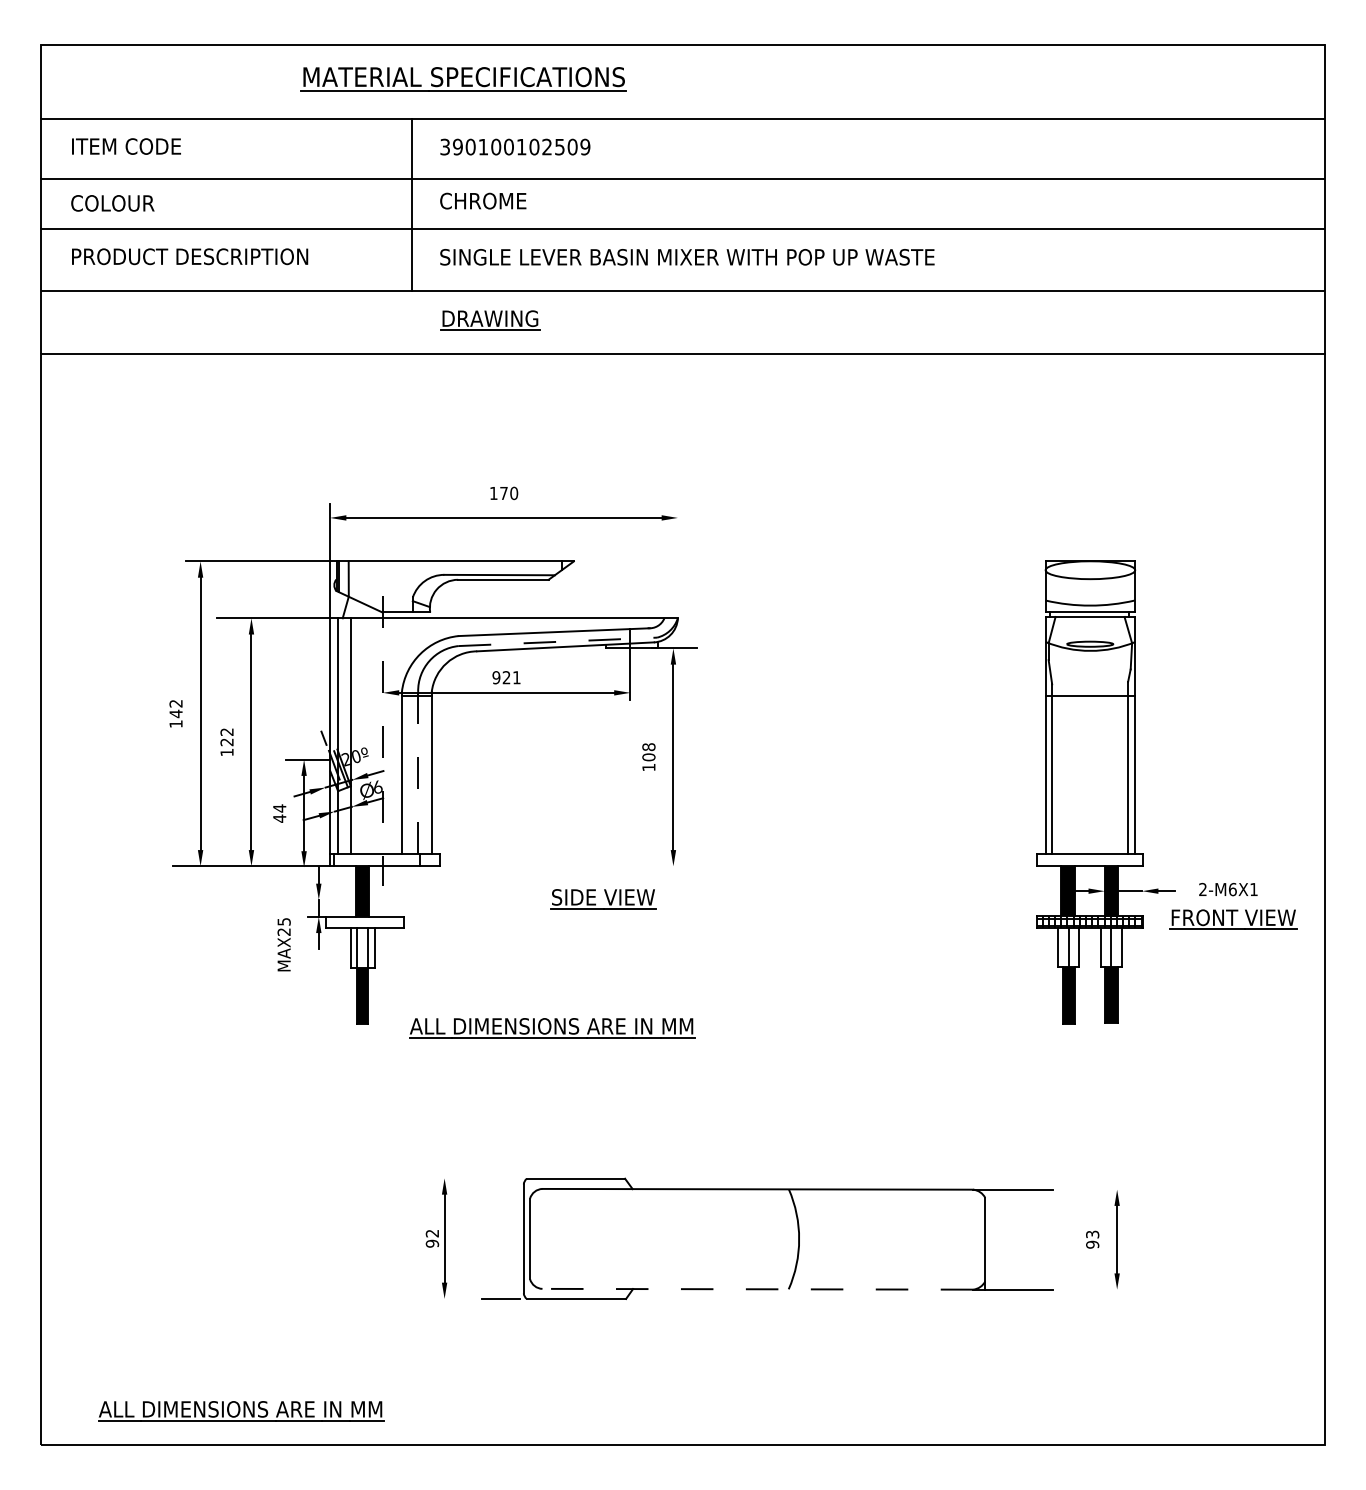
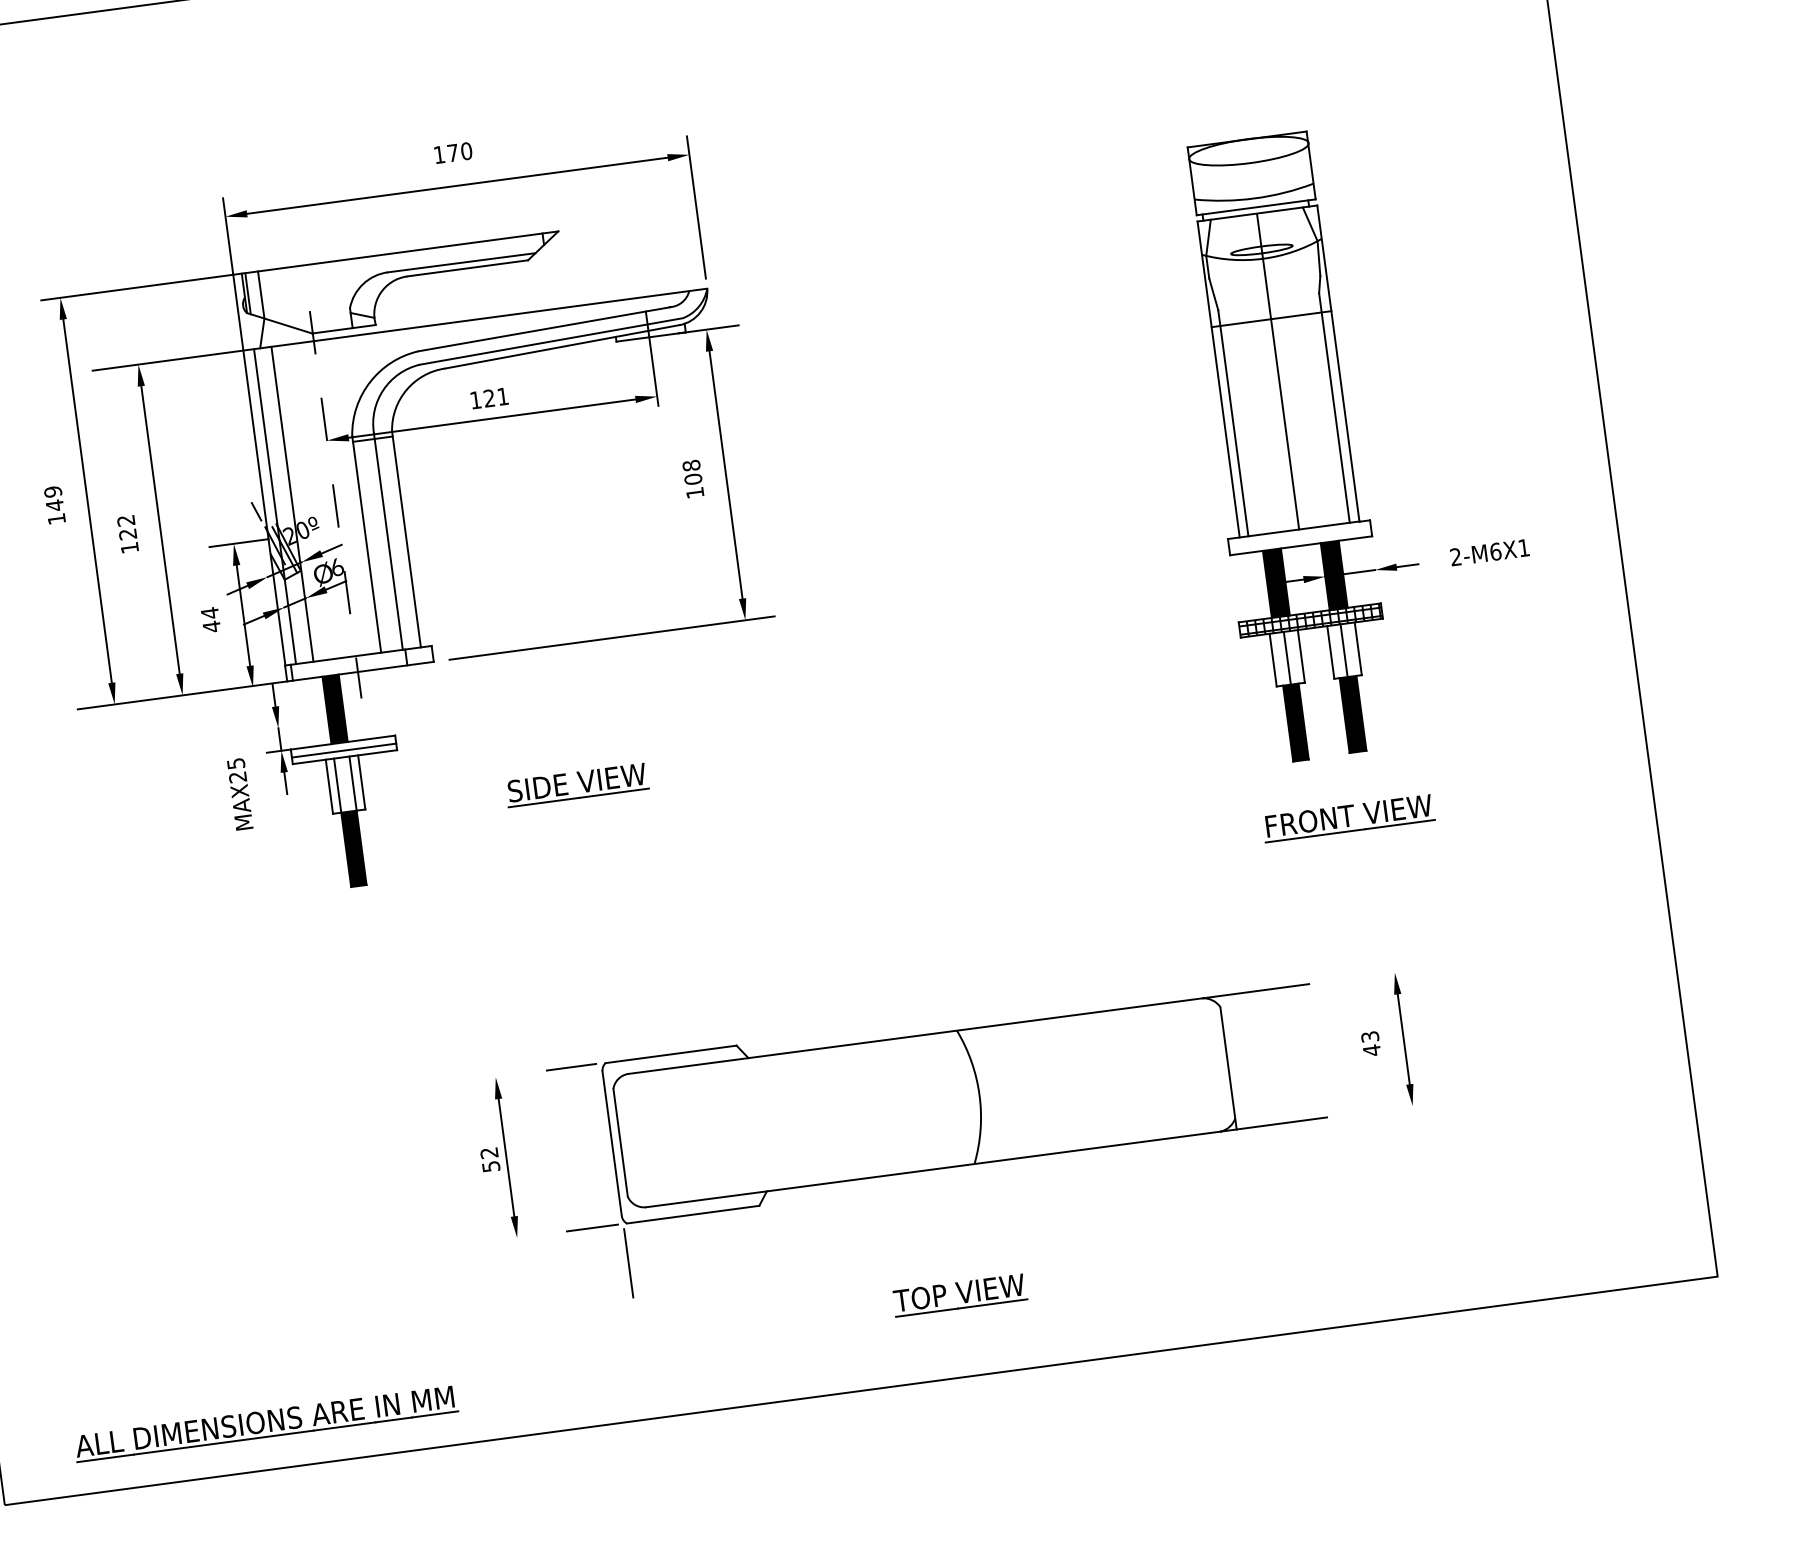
line: (677, 557) -> (695, 207), added
line: (558, 641) -> (552, 340), dashed -> solid
text: (496, 677) -> (475, 399), 921 -> 121
text: (175, 703) -> (52, 491), 142 -> 149
line: (1090, 735) -> (1278, 371), added
line: (418, 773) -> (388, 541), dashed -> solid
line: (573, 866) -> (612, 638), added
part: (603, 899) -> (577, 785), moved
part: (1233, 919) -> (1348, 818), moved
line: (364, 922) -> (343, 750), added
part: (552, 1028) -> (613, 858), removed
line: (500, 1178) -> (570, 1067), added
text: (431, 1243) -> (489, 1166), 92 -> 52
text: (1092, 1244) -> (1371, 1050), 93 -> 43
line: (757, 1289) -> (932, 1169), dashed -> solid
line: (524, 1328) -> (629, 1263), added
part: (764, 1384) -> (959, 1295), added

